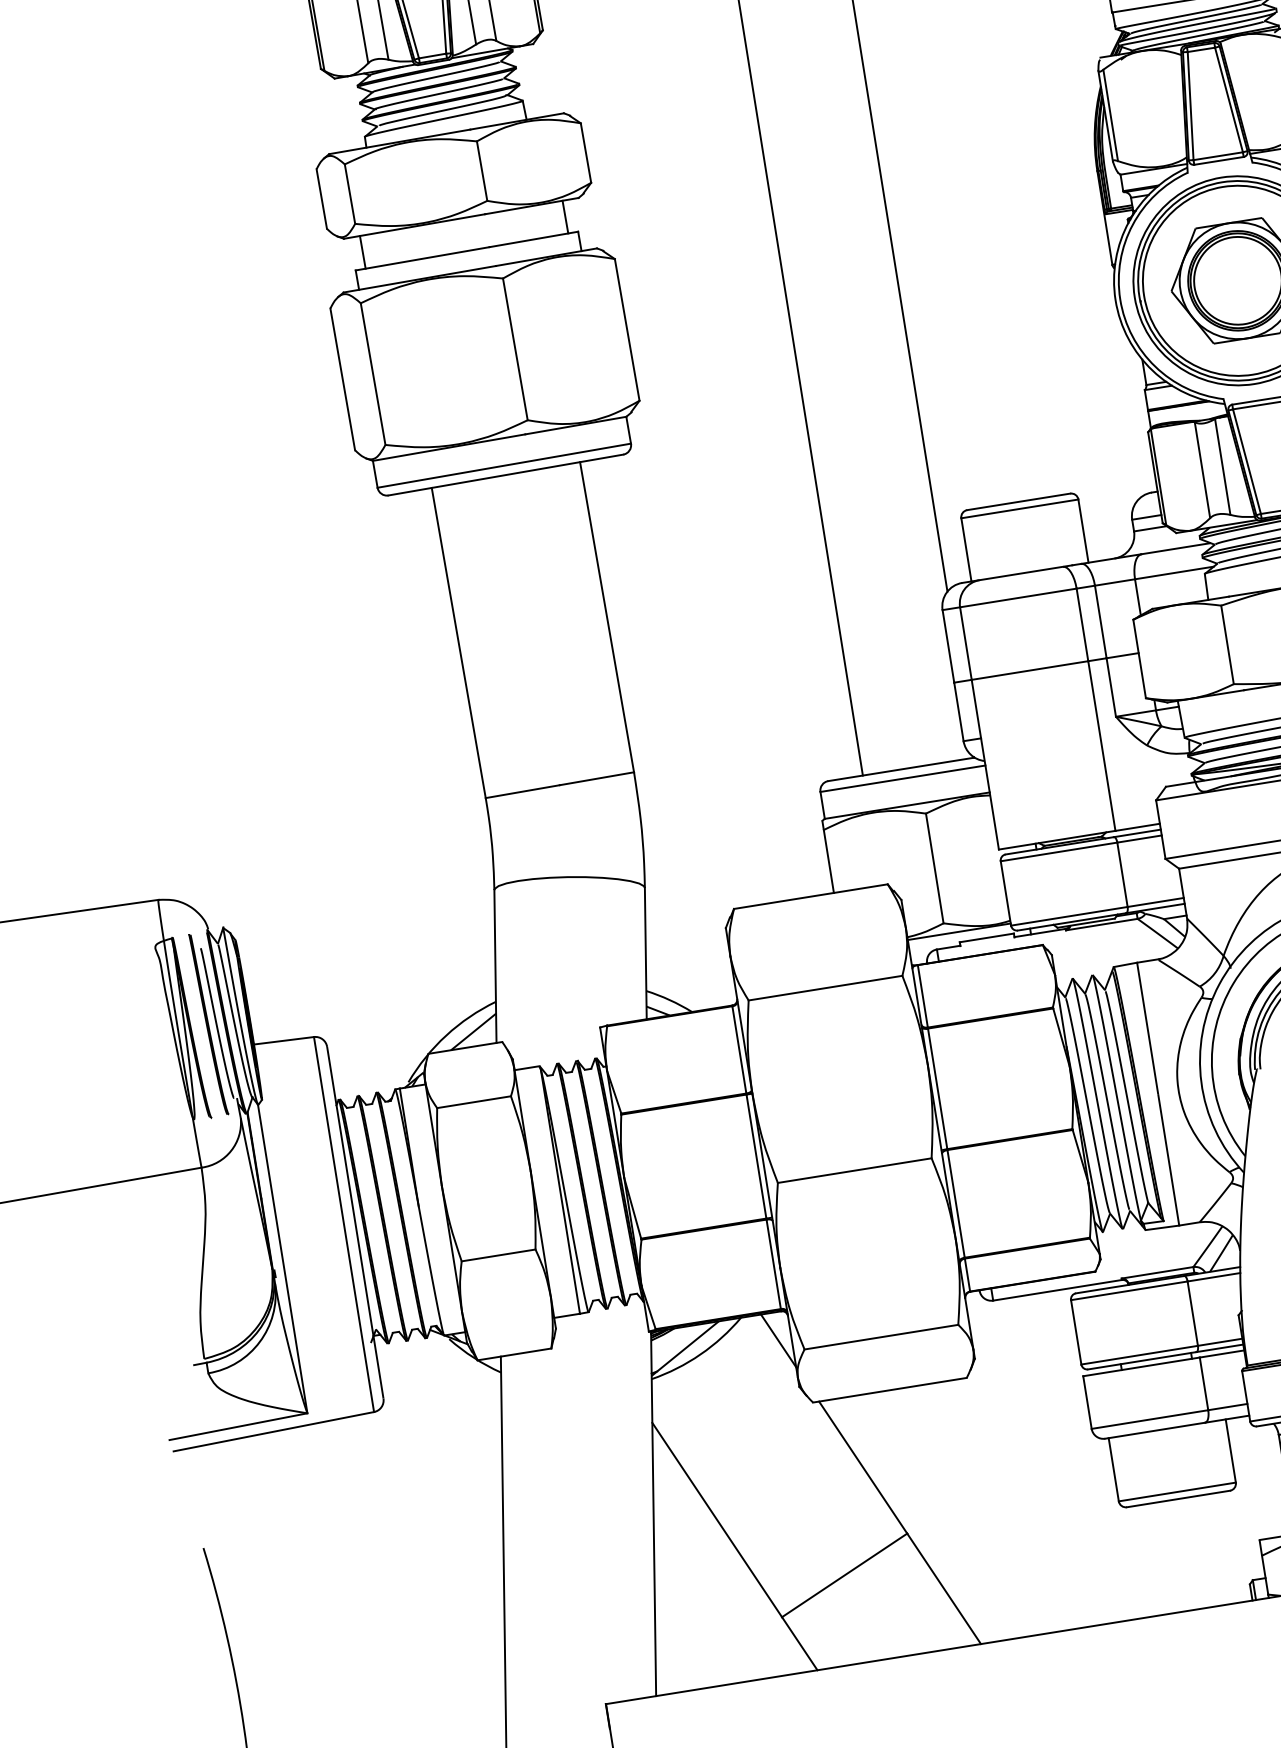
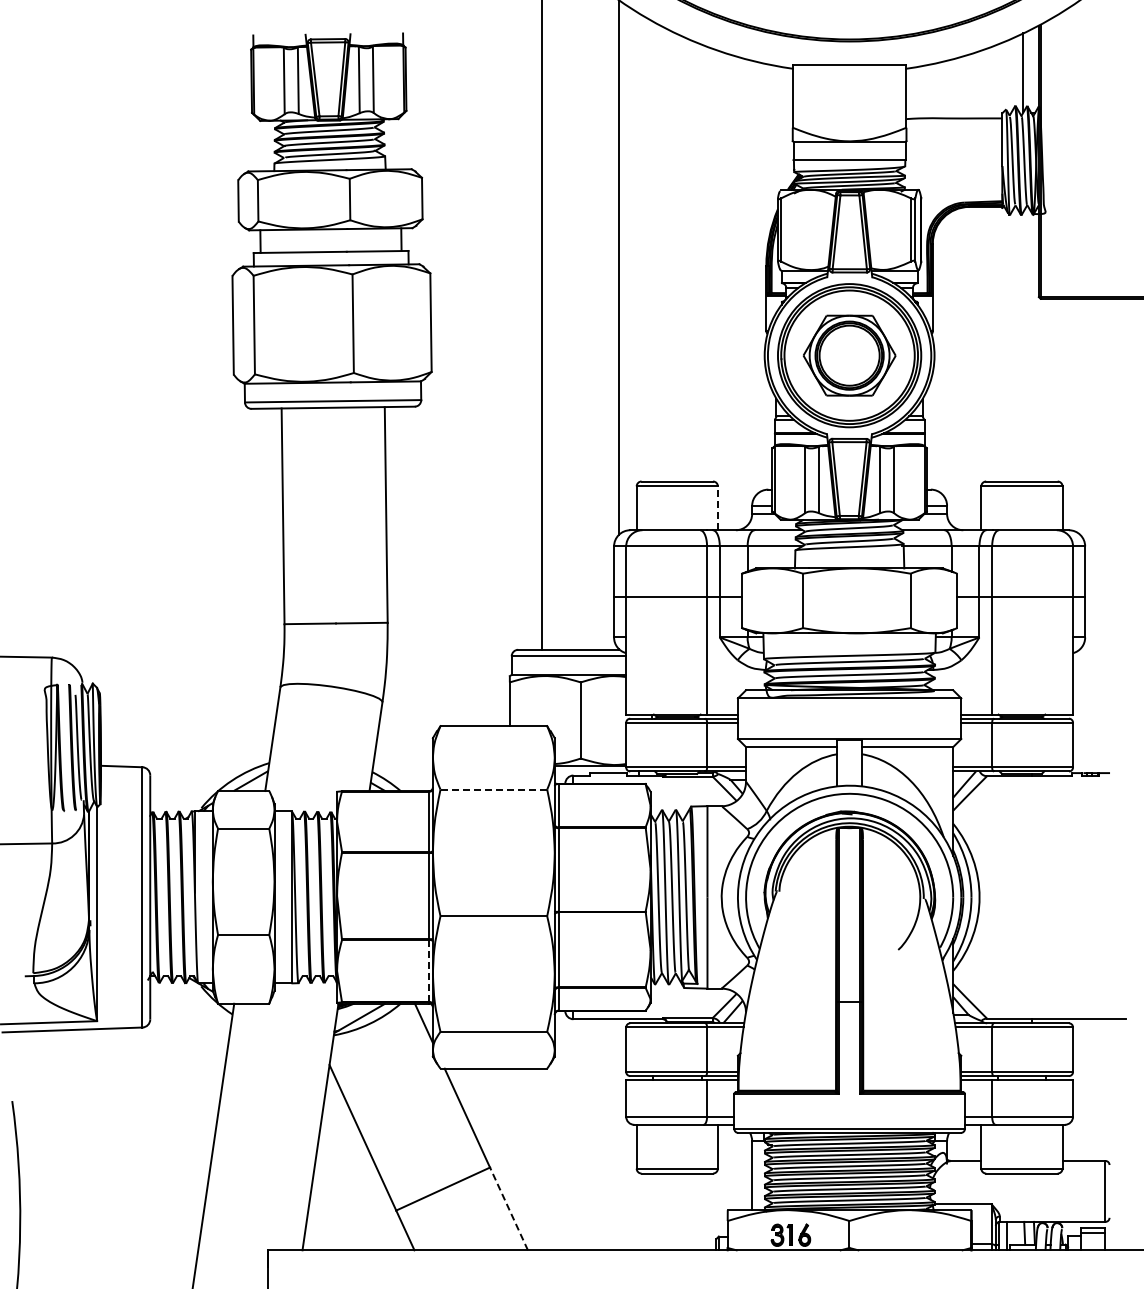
line: (1082, 531) -> (717, 508), solid -> dashed
line: (824, 988) -> (493, 789), solid -> dashed
line: (773, 1263) -> (428, 970), solid -> dashed
line: (944, 1588) -> (509, 1208), solid -> dashed

